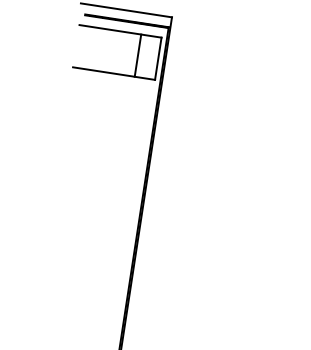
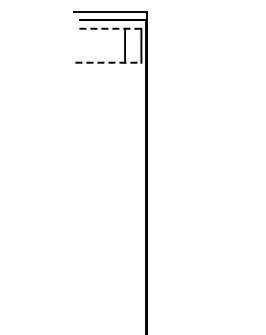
line: (120, 31) -> (108, 28), solid -> dashed
line: (114, 73) -> (108, 62), solid -> dashed

